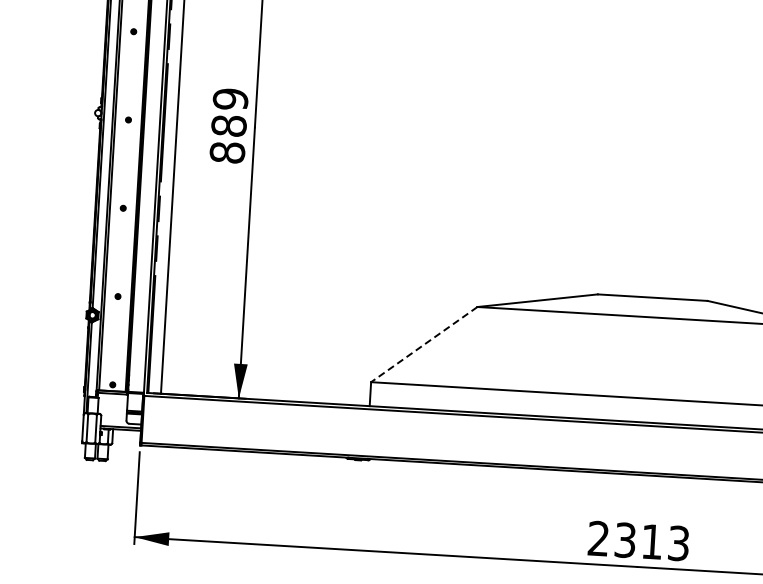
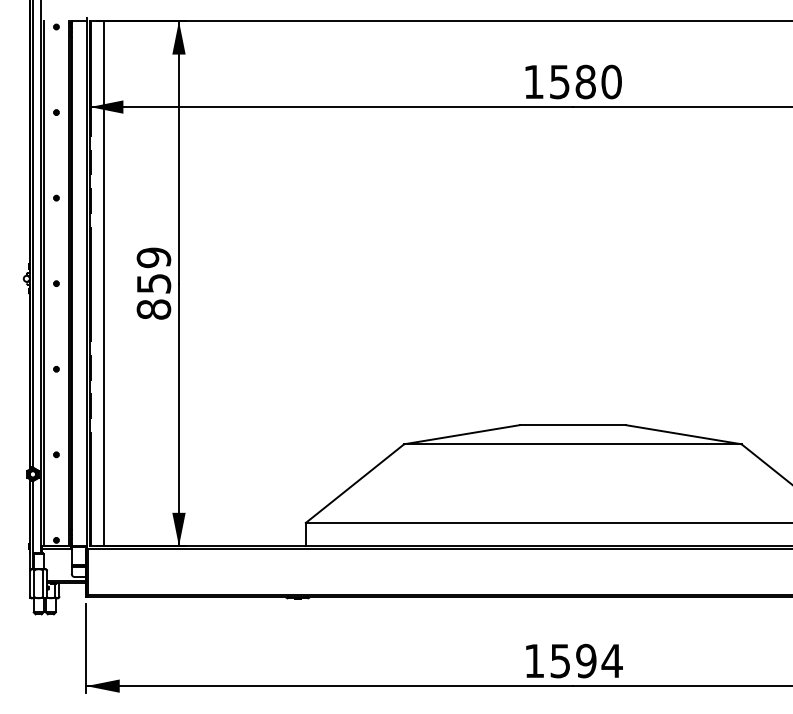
text: (228, 125) -> (153, 283), 889 -> 859
line: (424, 344) -> (355, 483), dashed -> solid
text: (638, 540) -> (573, 660), 2313 -> 1594

